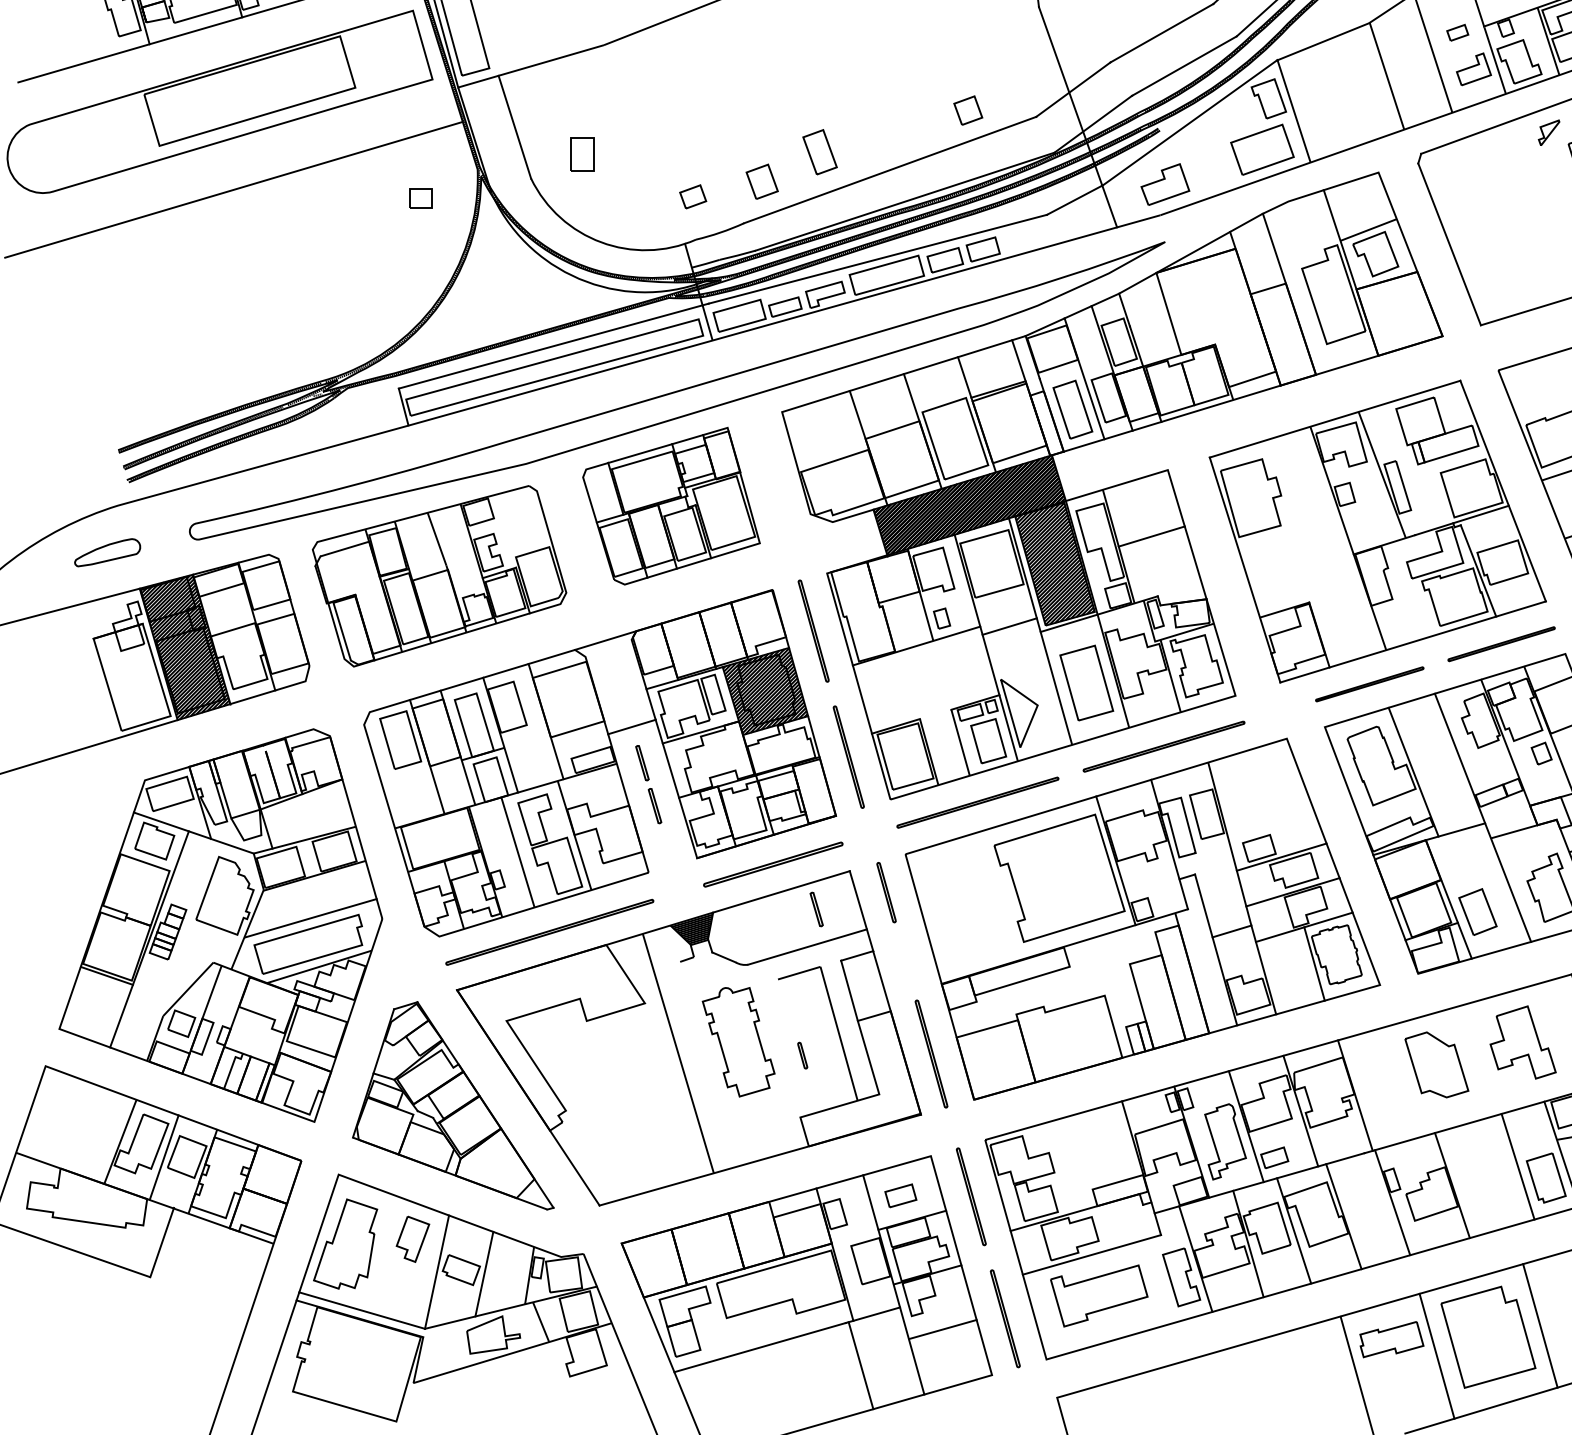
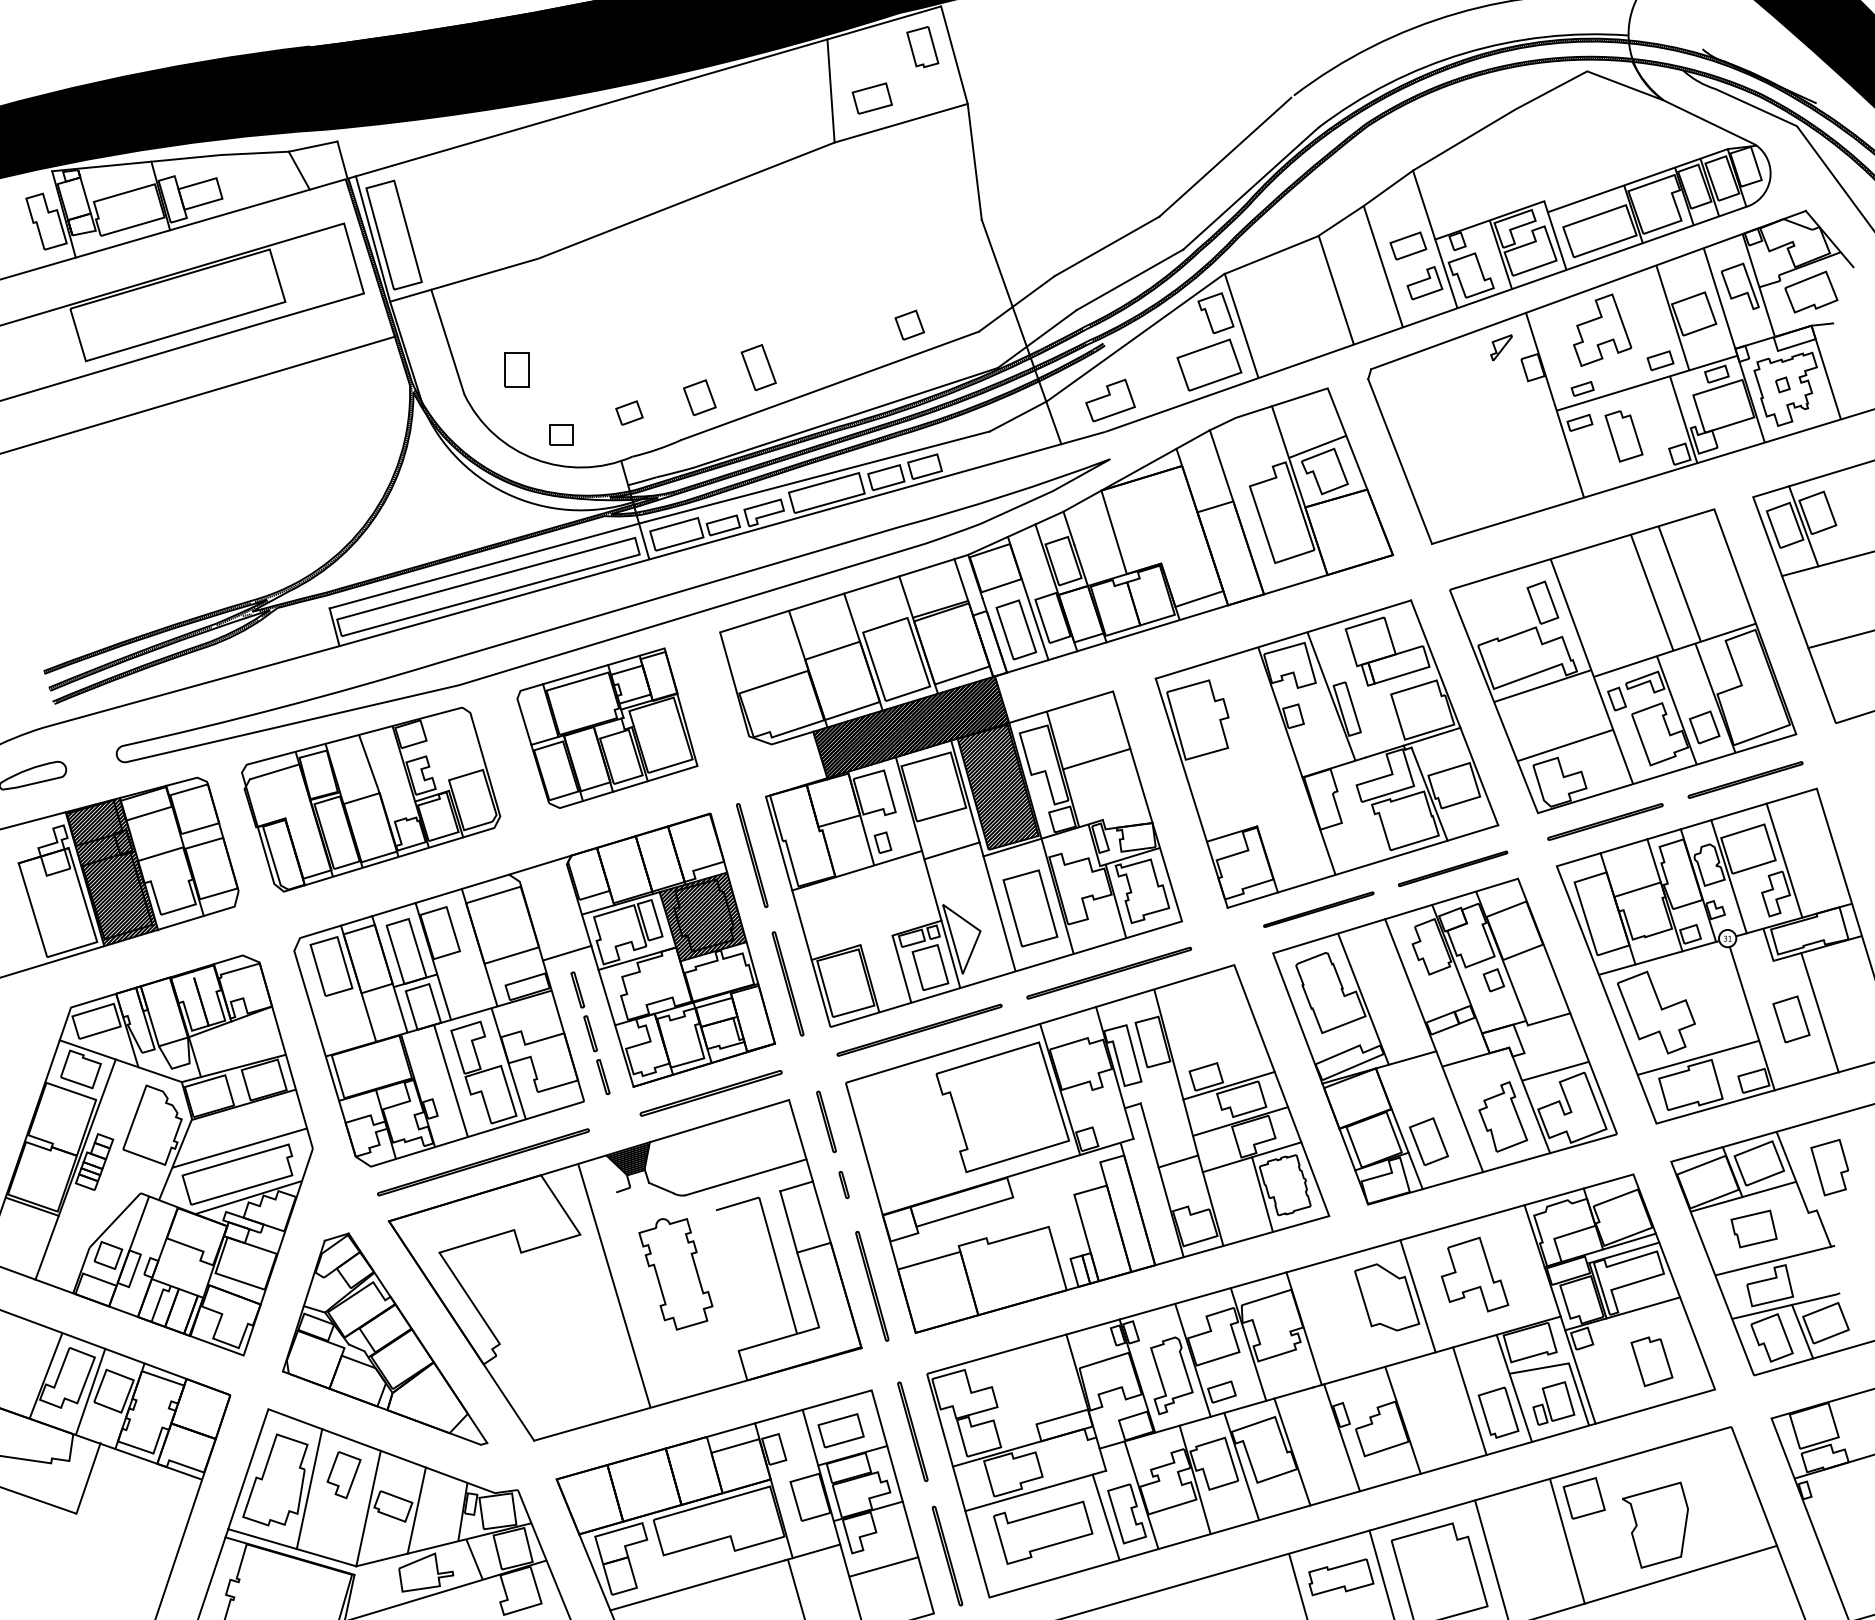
part: (1457, 32) -> (1408, 245), size x1.67
part: (421, 198) -> (561, 434), moved
part: (816, 909) -> (603, 1077), moved
part: (802, 1056) -> (843, 1185), moved
line: (1466, 1064) -> (1417, 1296), added
part: (900, 1195) -> (840, 1430), size x1.43
line: (379, 1253) -> (309, 1489), added
line: (1160, 1280) -> (1105, 1517), added

